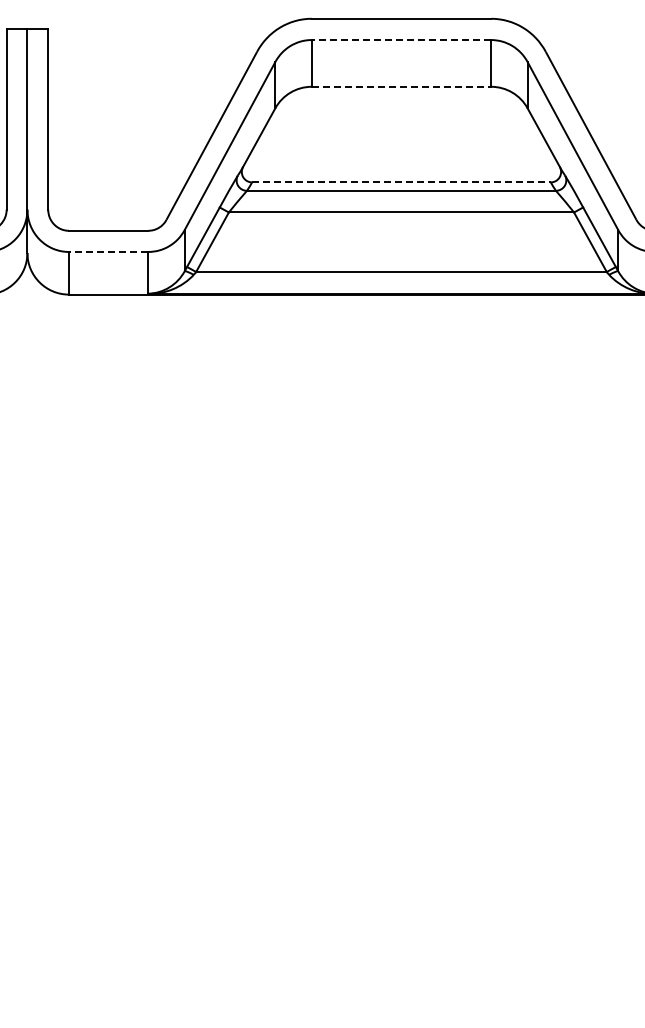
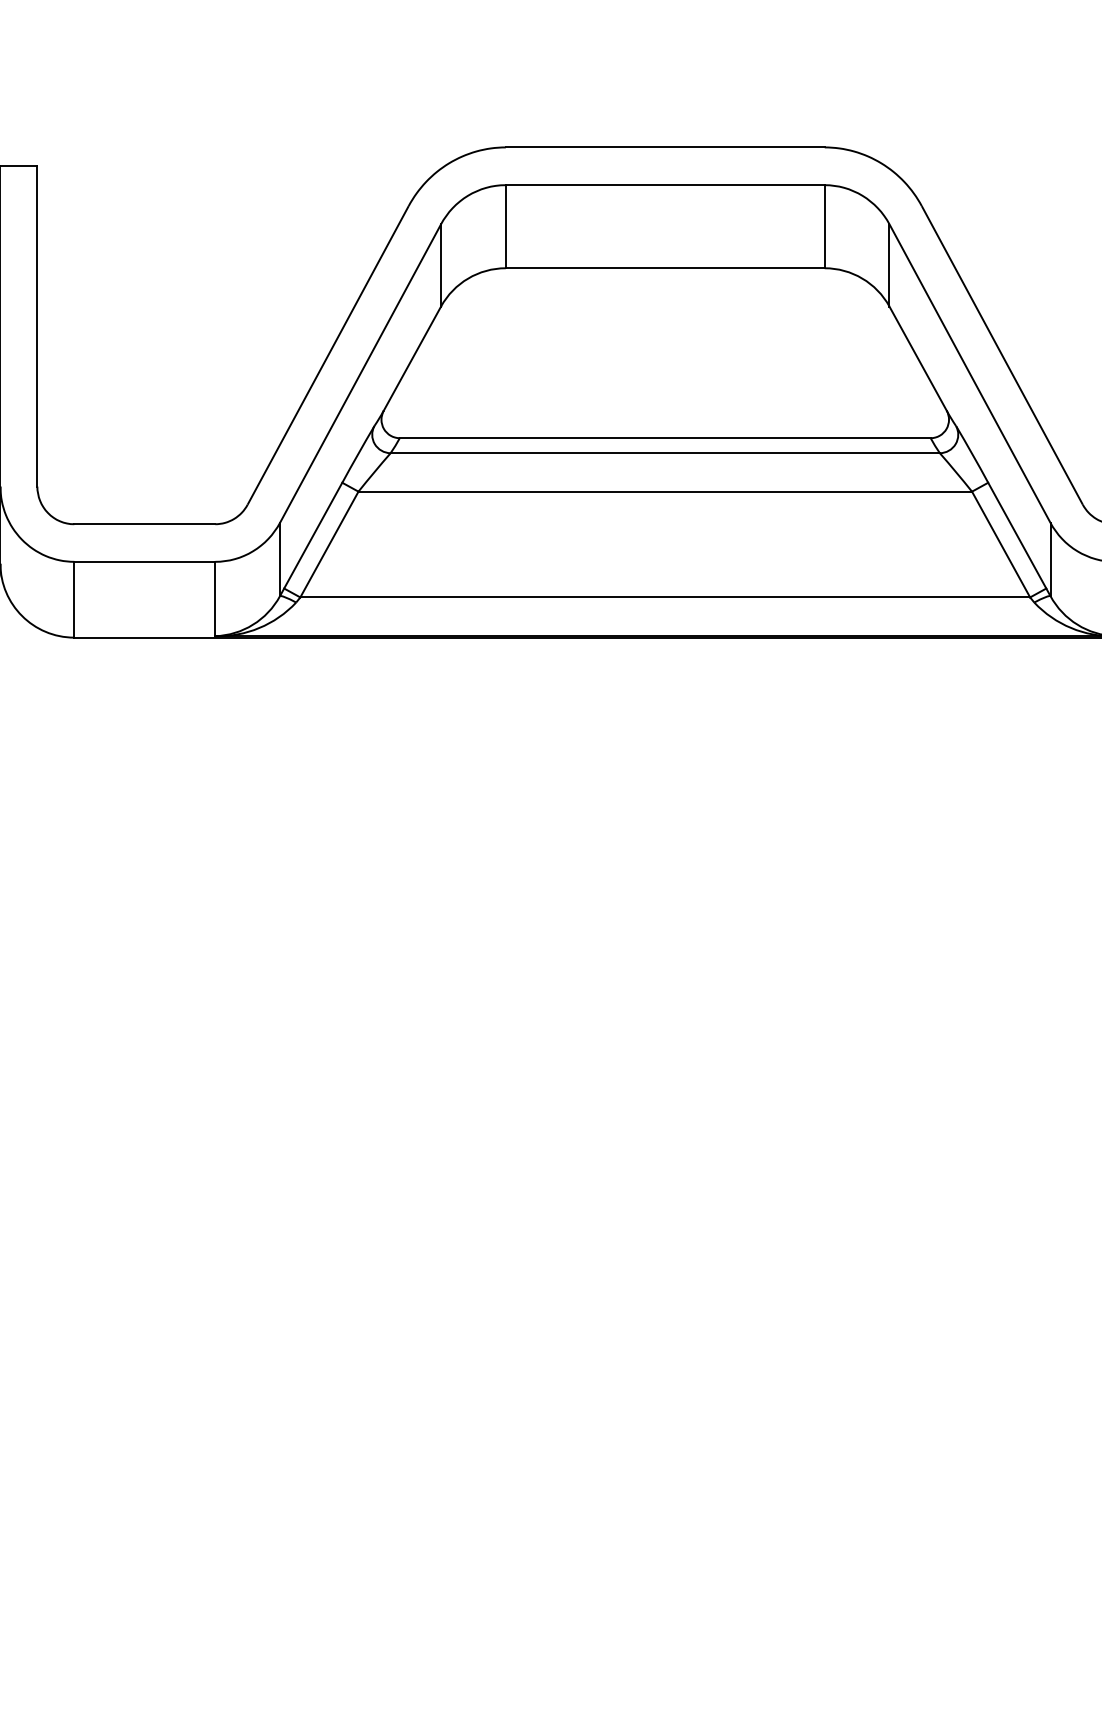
line: (401, 40) -> (665, 185), dashed -> solid
line: (401, 86) -> (665, 267), dashed -> solid
line: (401, 182) -> (665, 438), dashed -> solid
line: (108, 251) -> (144, 561), dashed -> solid

